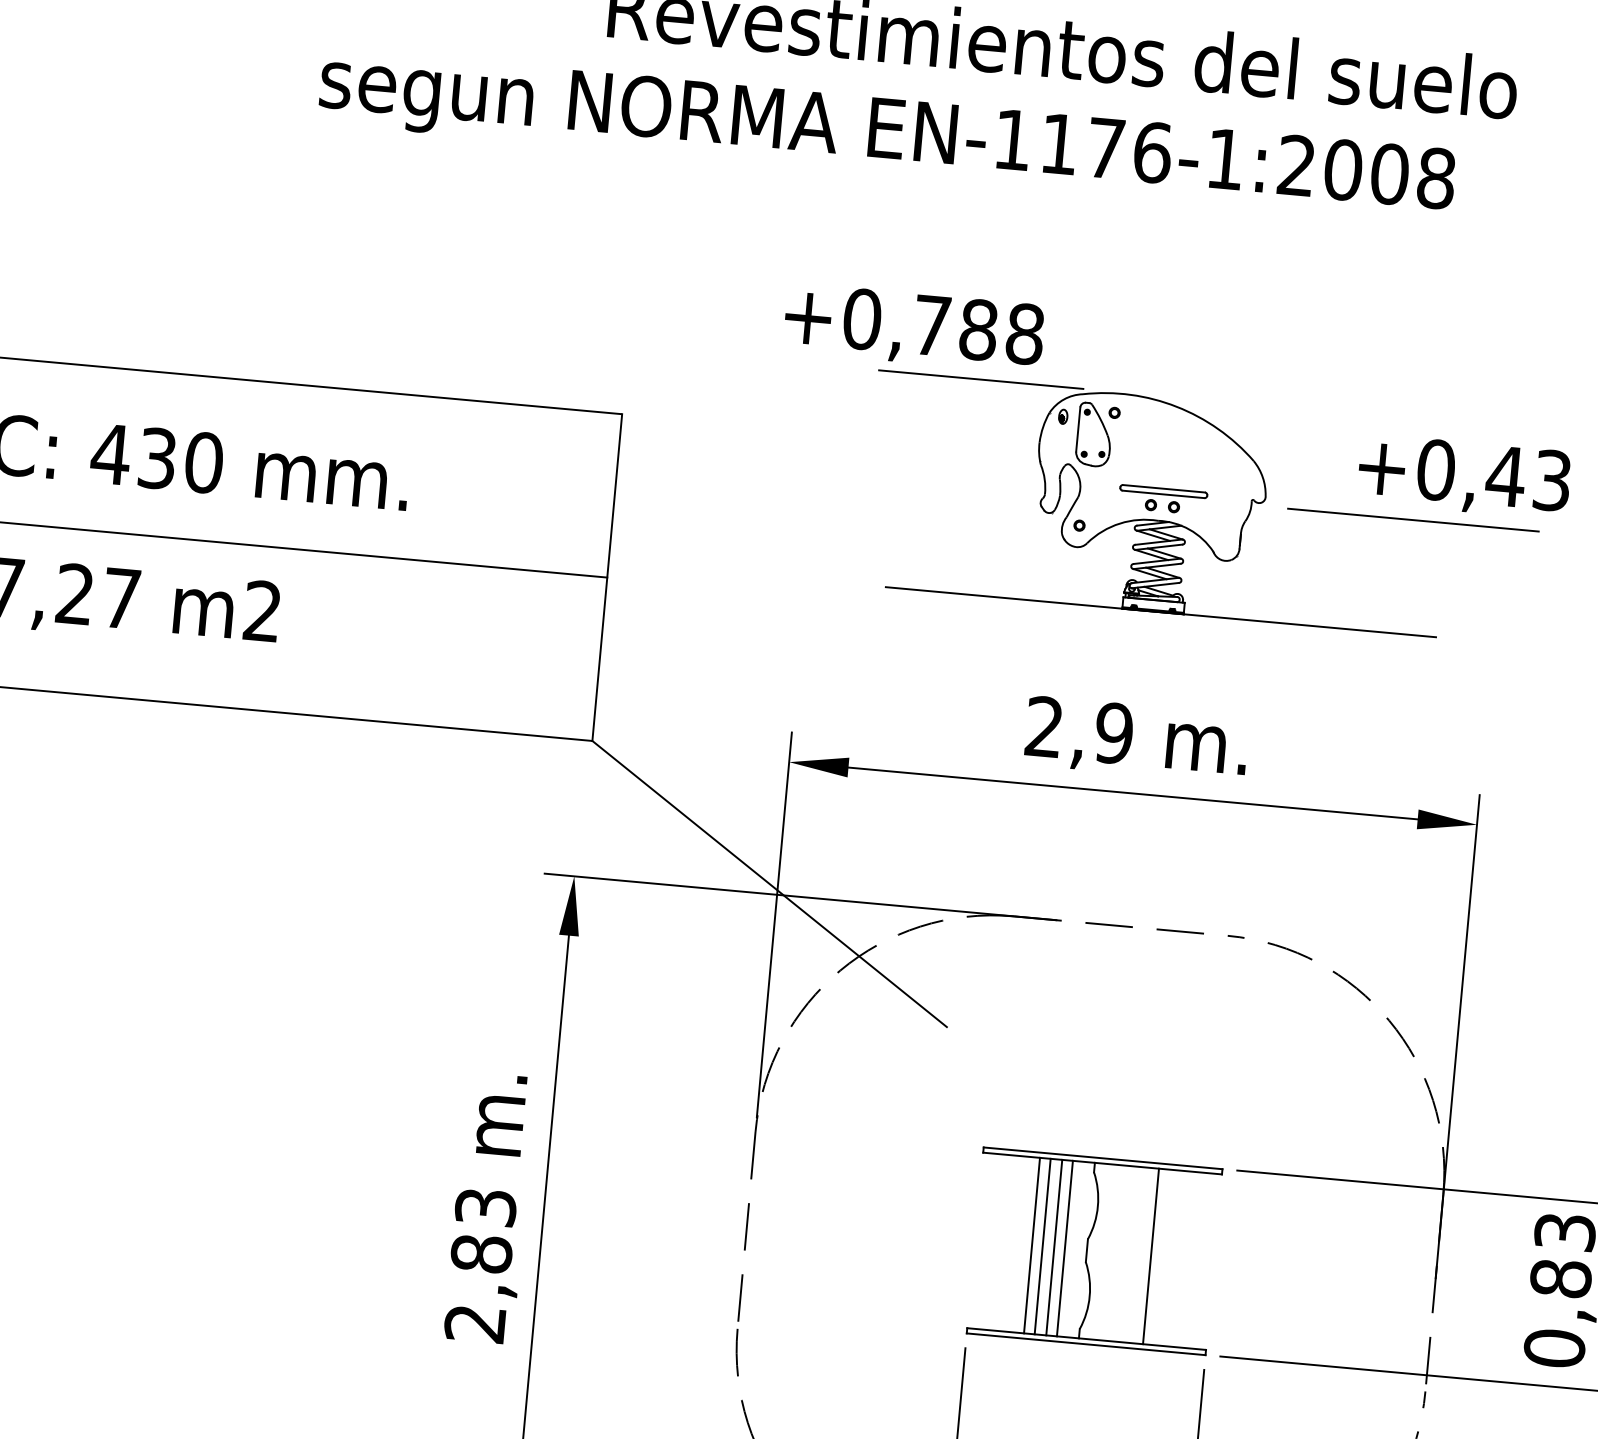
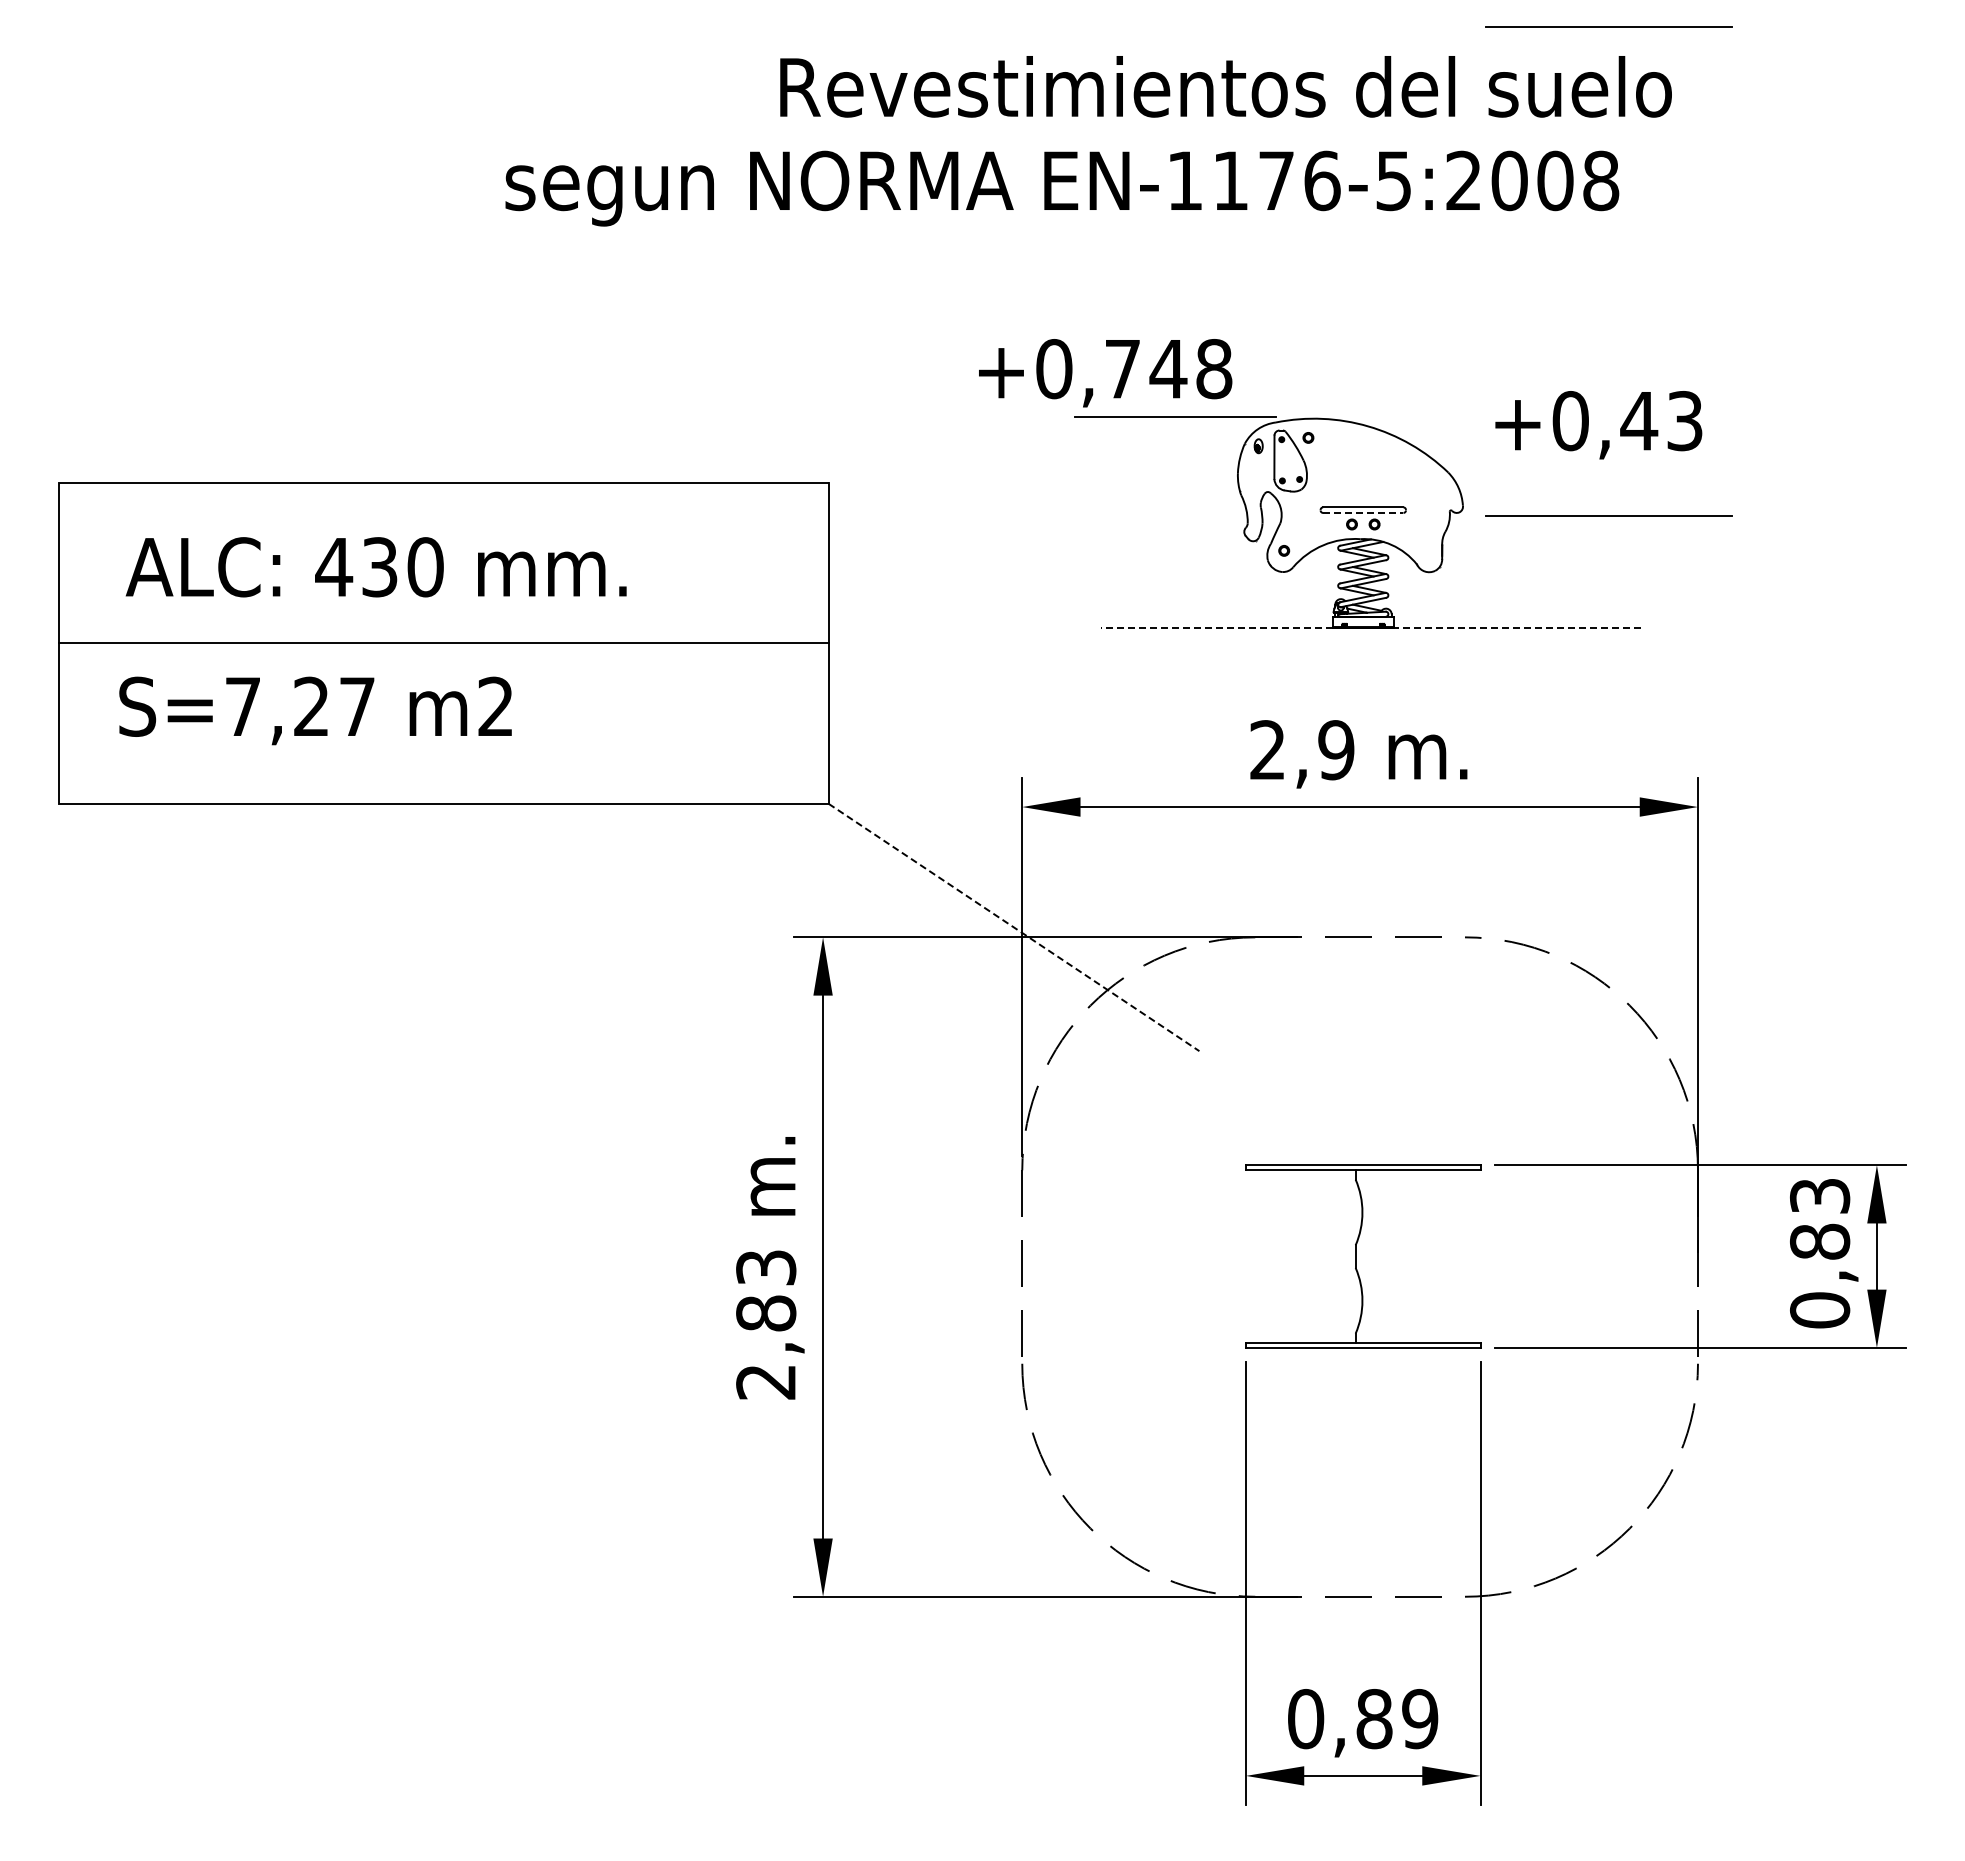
line: (1458, 21) -> (1608, 26), added
text: (1225, 159) -> (1393, 181), EN-1176-1:2008 -> EN-1176-5:2008
text: (978, 330) -> (1168, 369), +0,788 -> +0,748
text: (1463, 477) -> (1598, 425), moved
line: (1163, 493) -> (1363, 512), solid -> dashed
line: (1160, 611) -> (1370, 627), solid -> dashed
line: (770, 884) -> (1014, 927), solid -> dashed
line: (1031, 1245) -> (1301, 1256), removed
line: (1042, 1246) -> (1312, 1256), removed
line: (1054, 1247) -> (1323, 1256), removed
line: (1065, 1248) -> (1334, 1256), removed
line: (1150, 1256) -> (1418, 1256), removed

